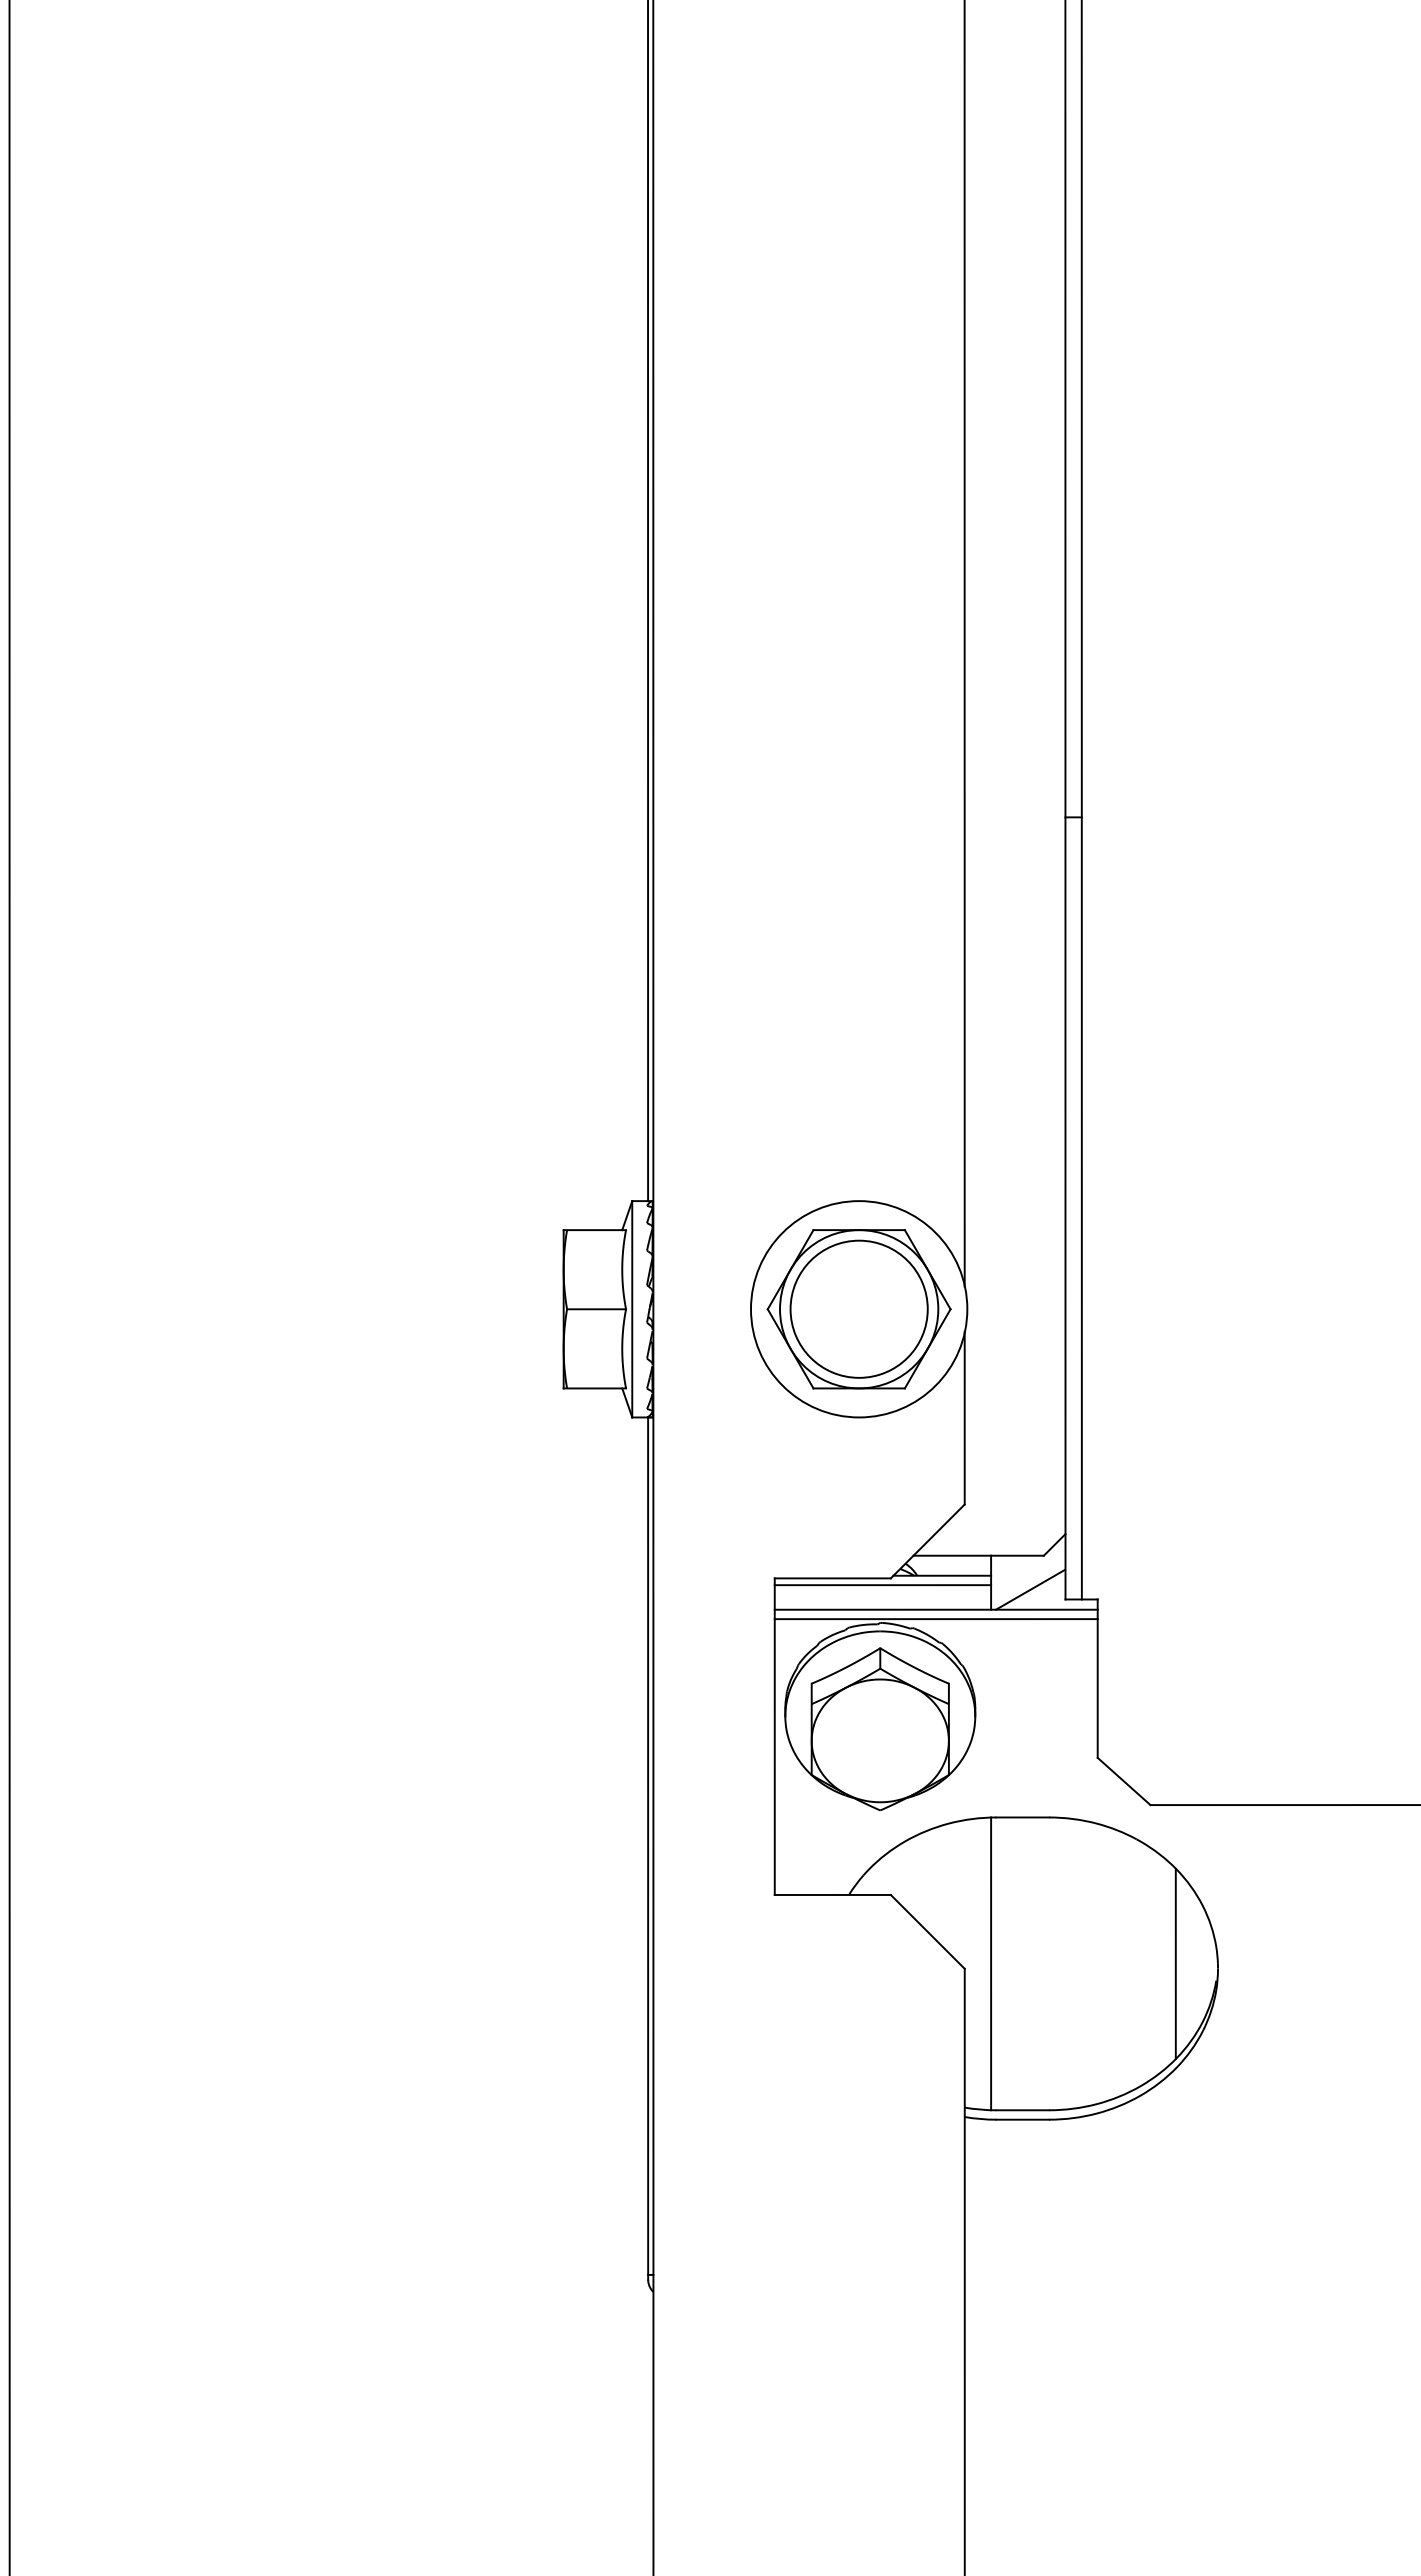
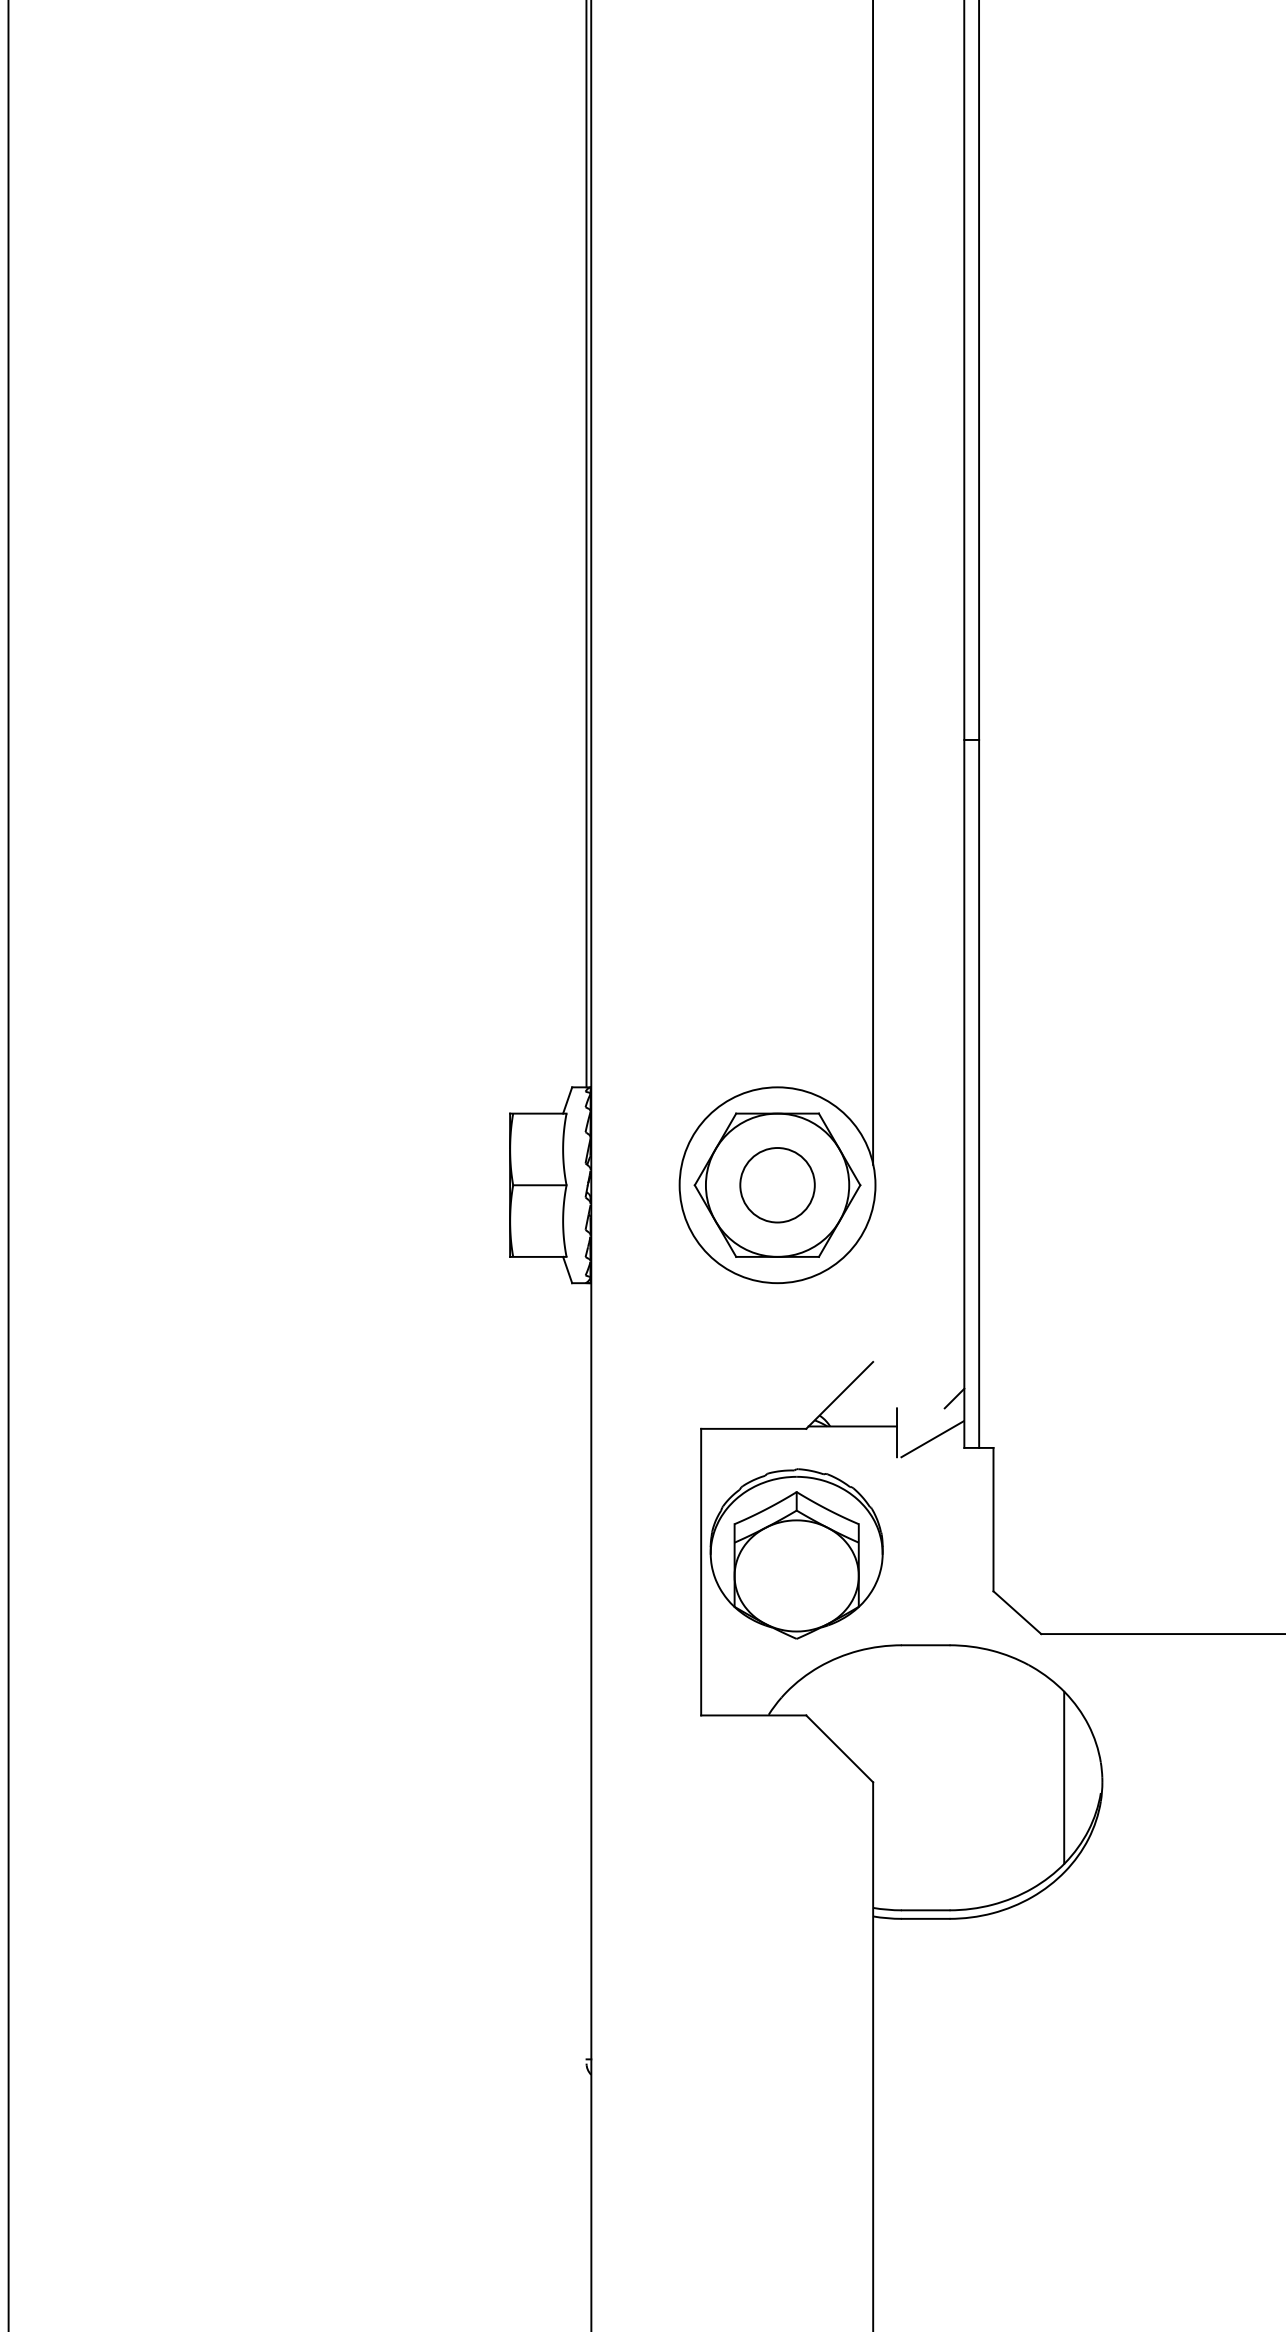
circle: (858, 1308) -> (776, 1184), size x0.6
line: (632, 1309) -> (572, 1185), removed
line: (964, 1417) -> (872, 1283), removed
line: (978, 1555) -> (885, 1408), removed
line: (882, 1585) -> (798, 1435), removed
line: (935, 1609) -> (846, 1457), removed
line: (935, 1619) -> (846, 1466), removed
line: (648, 1848) -> (586, 1673), removed
line: (991, 1963) -> (897, 1777), removed

